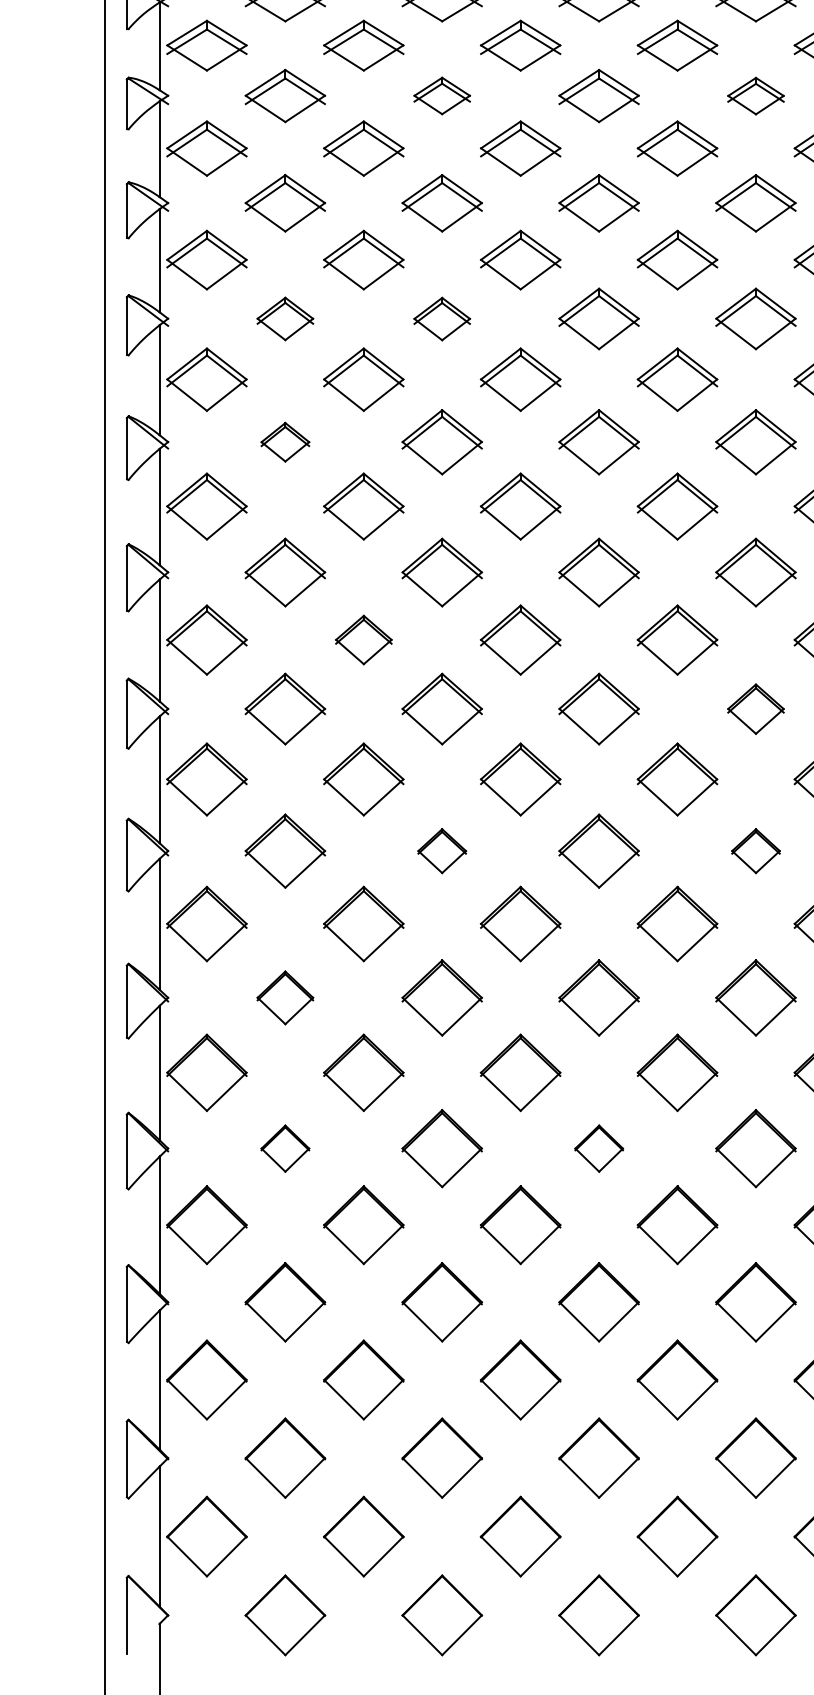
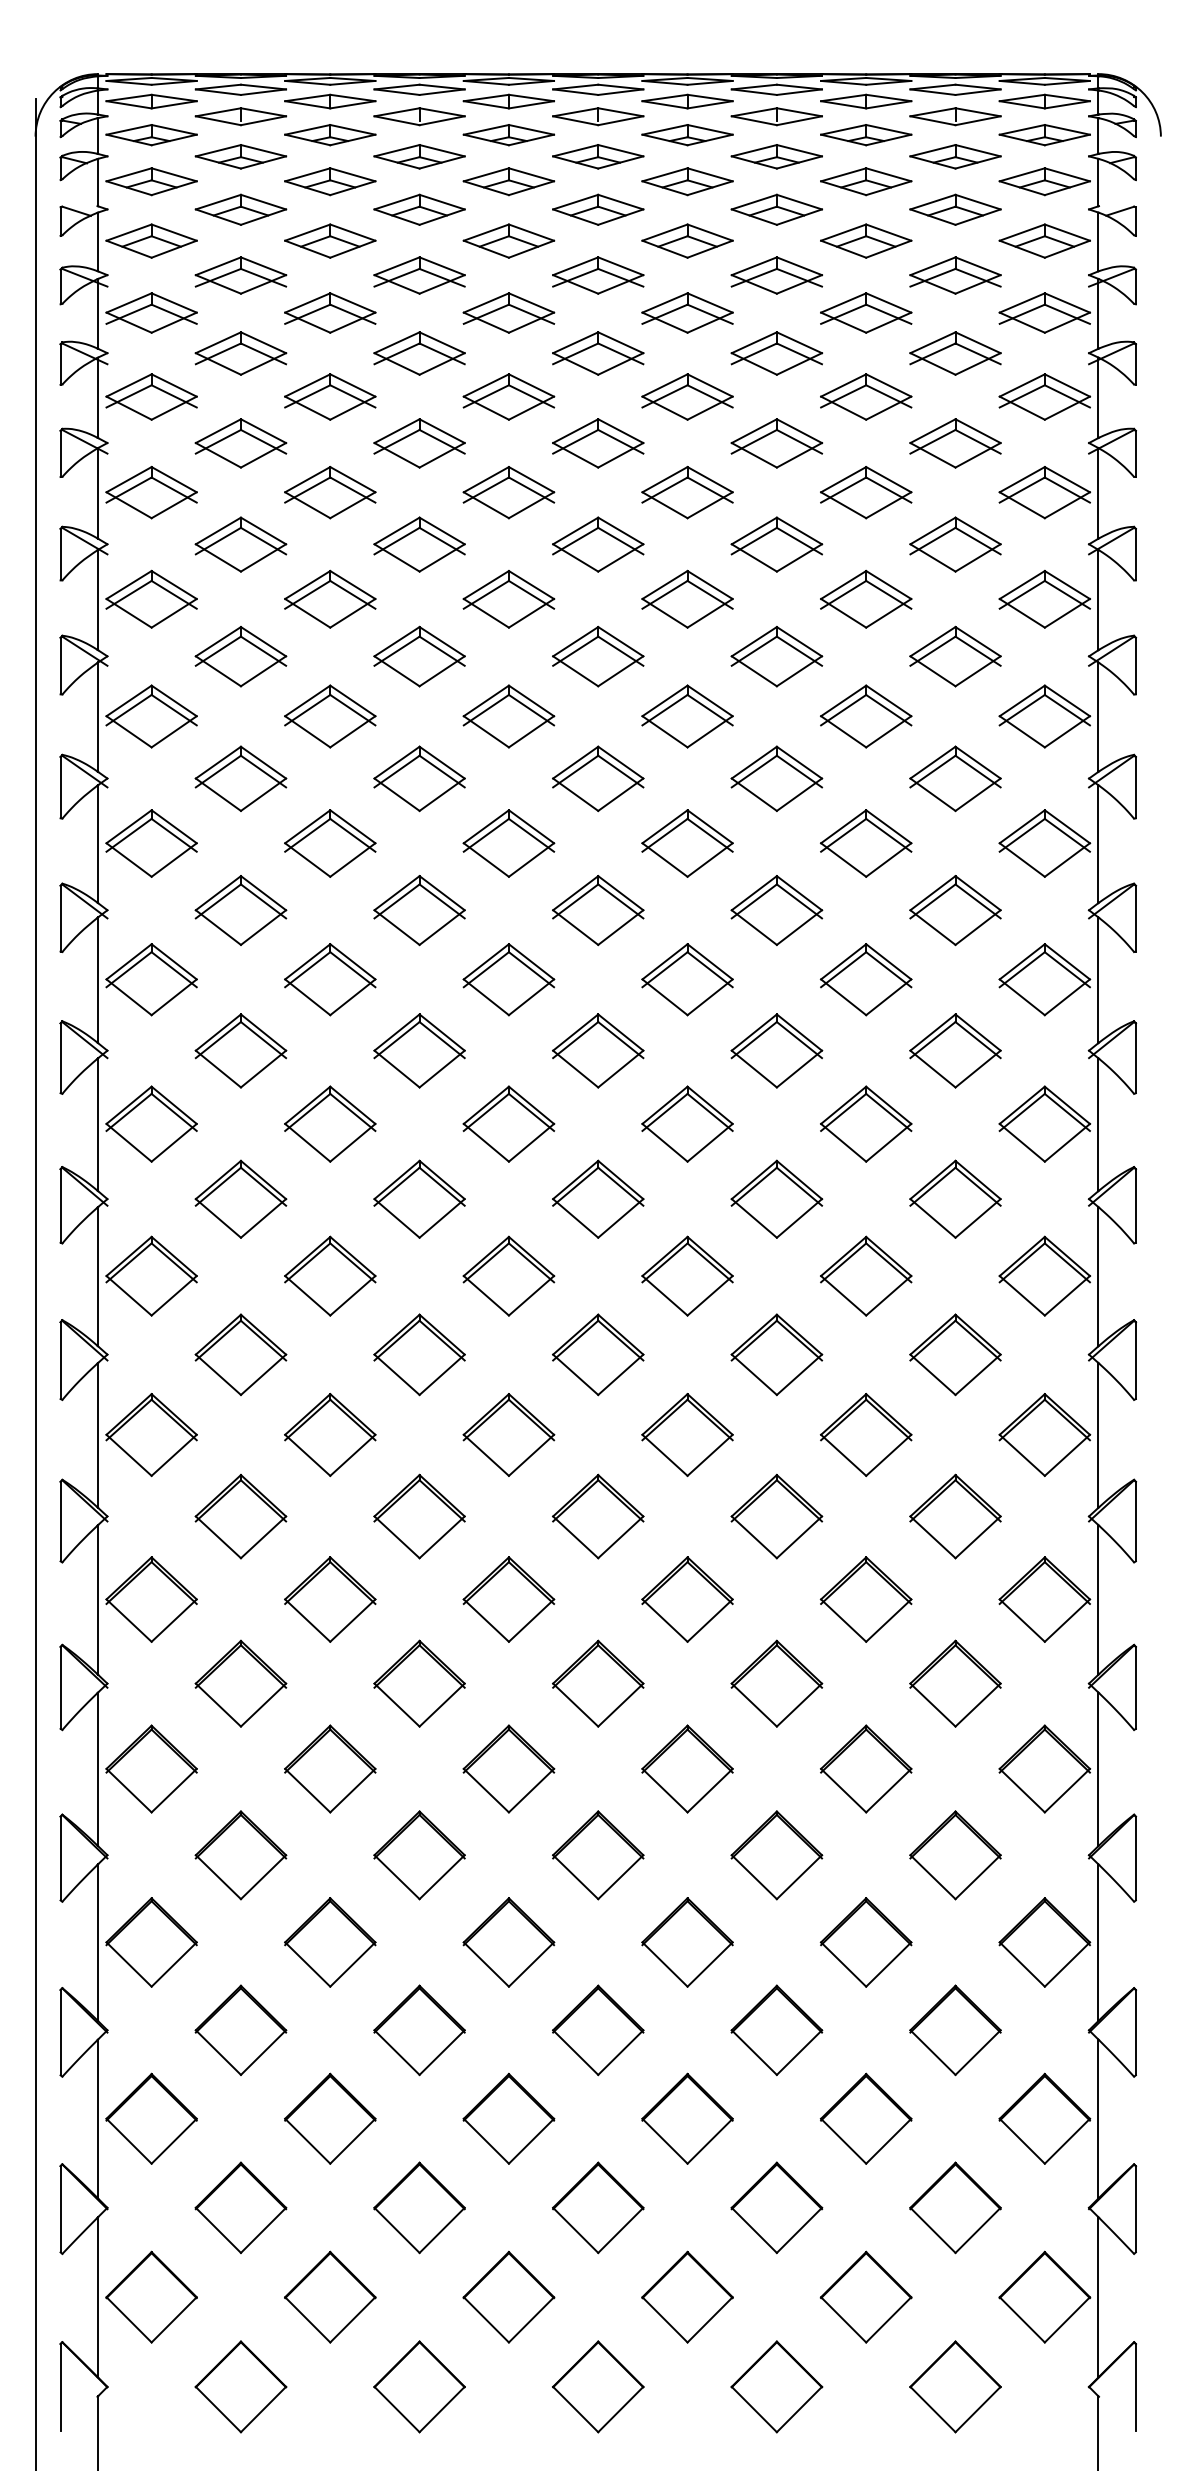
part: (442, 95) -> (419, 656), size x1.43
part: (755, 95) -> (776, 656), size x1.43
part: (284, 318) -> (240, 910), size x1.43
part: (442, 318) -> (419, 910), size x1.43
part: (284, 441) -> (240, 1050), size x1.67
part: (363, 639) -> (330, 1275), size x1.43
part: (755, 708) -> (776, 1354), size x1.43
part: (442, 851) -> (419, 1516), size x1.67
part: (755, 851) -> (776, 1516), size x1.67
part: (284, 997) -> (240, 1683), size x1.43
part: (284, 1148) -> (240, 1855), size x1.67
part: (599, 1148) -> (598, 1855), size x1.67

